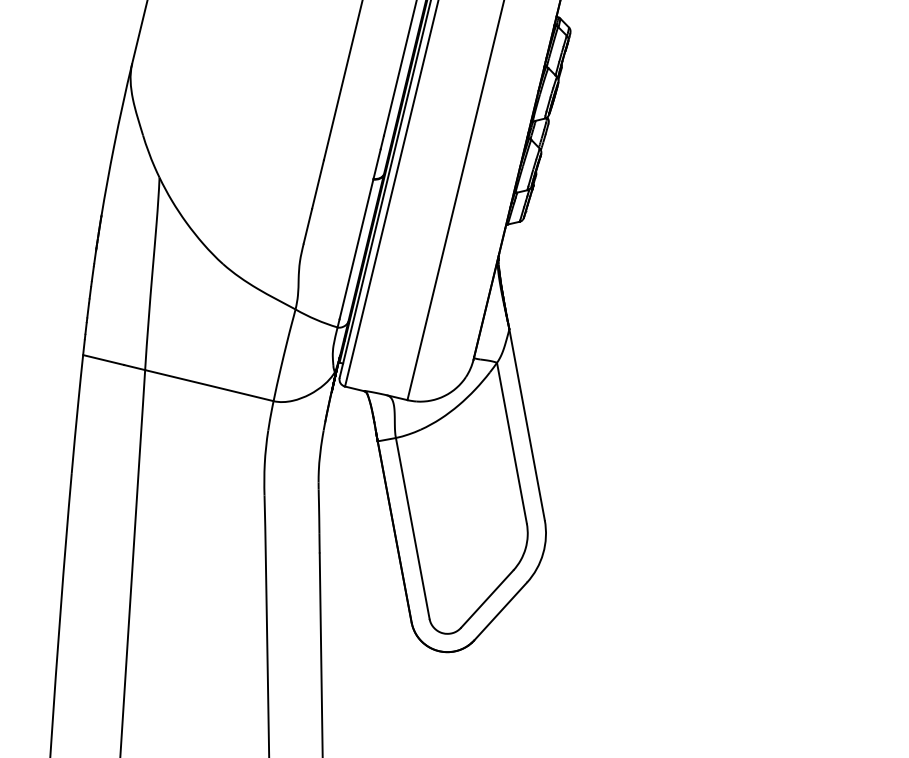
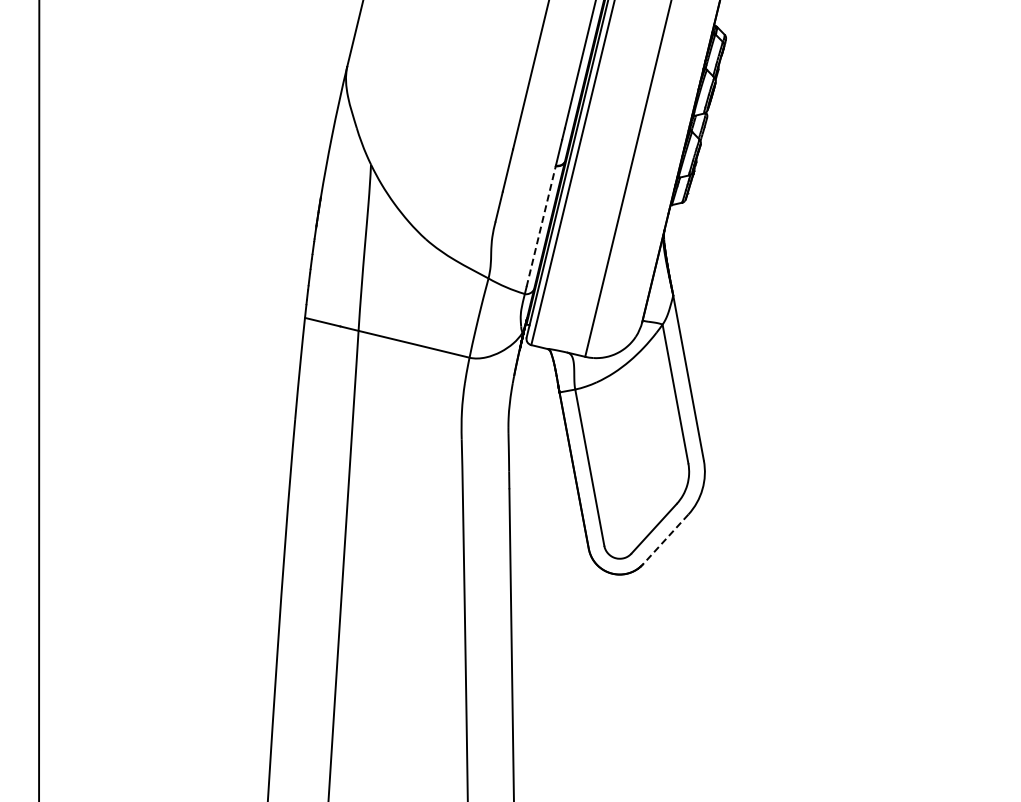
line: (356, 249) -> (541, 226), solid -> dashed
line: (500, 611) -> (665, 539), solid -> dashed

